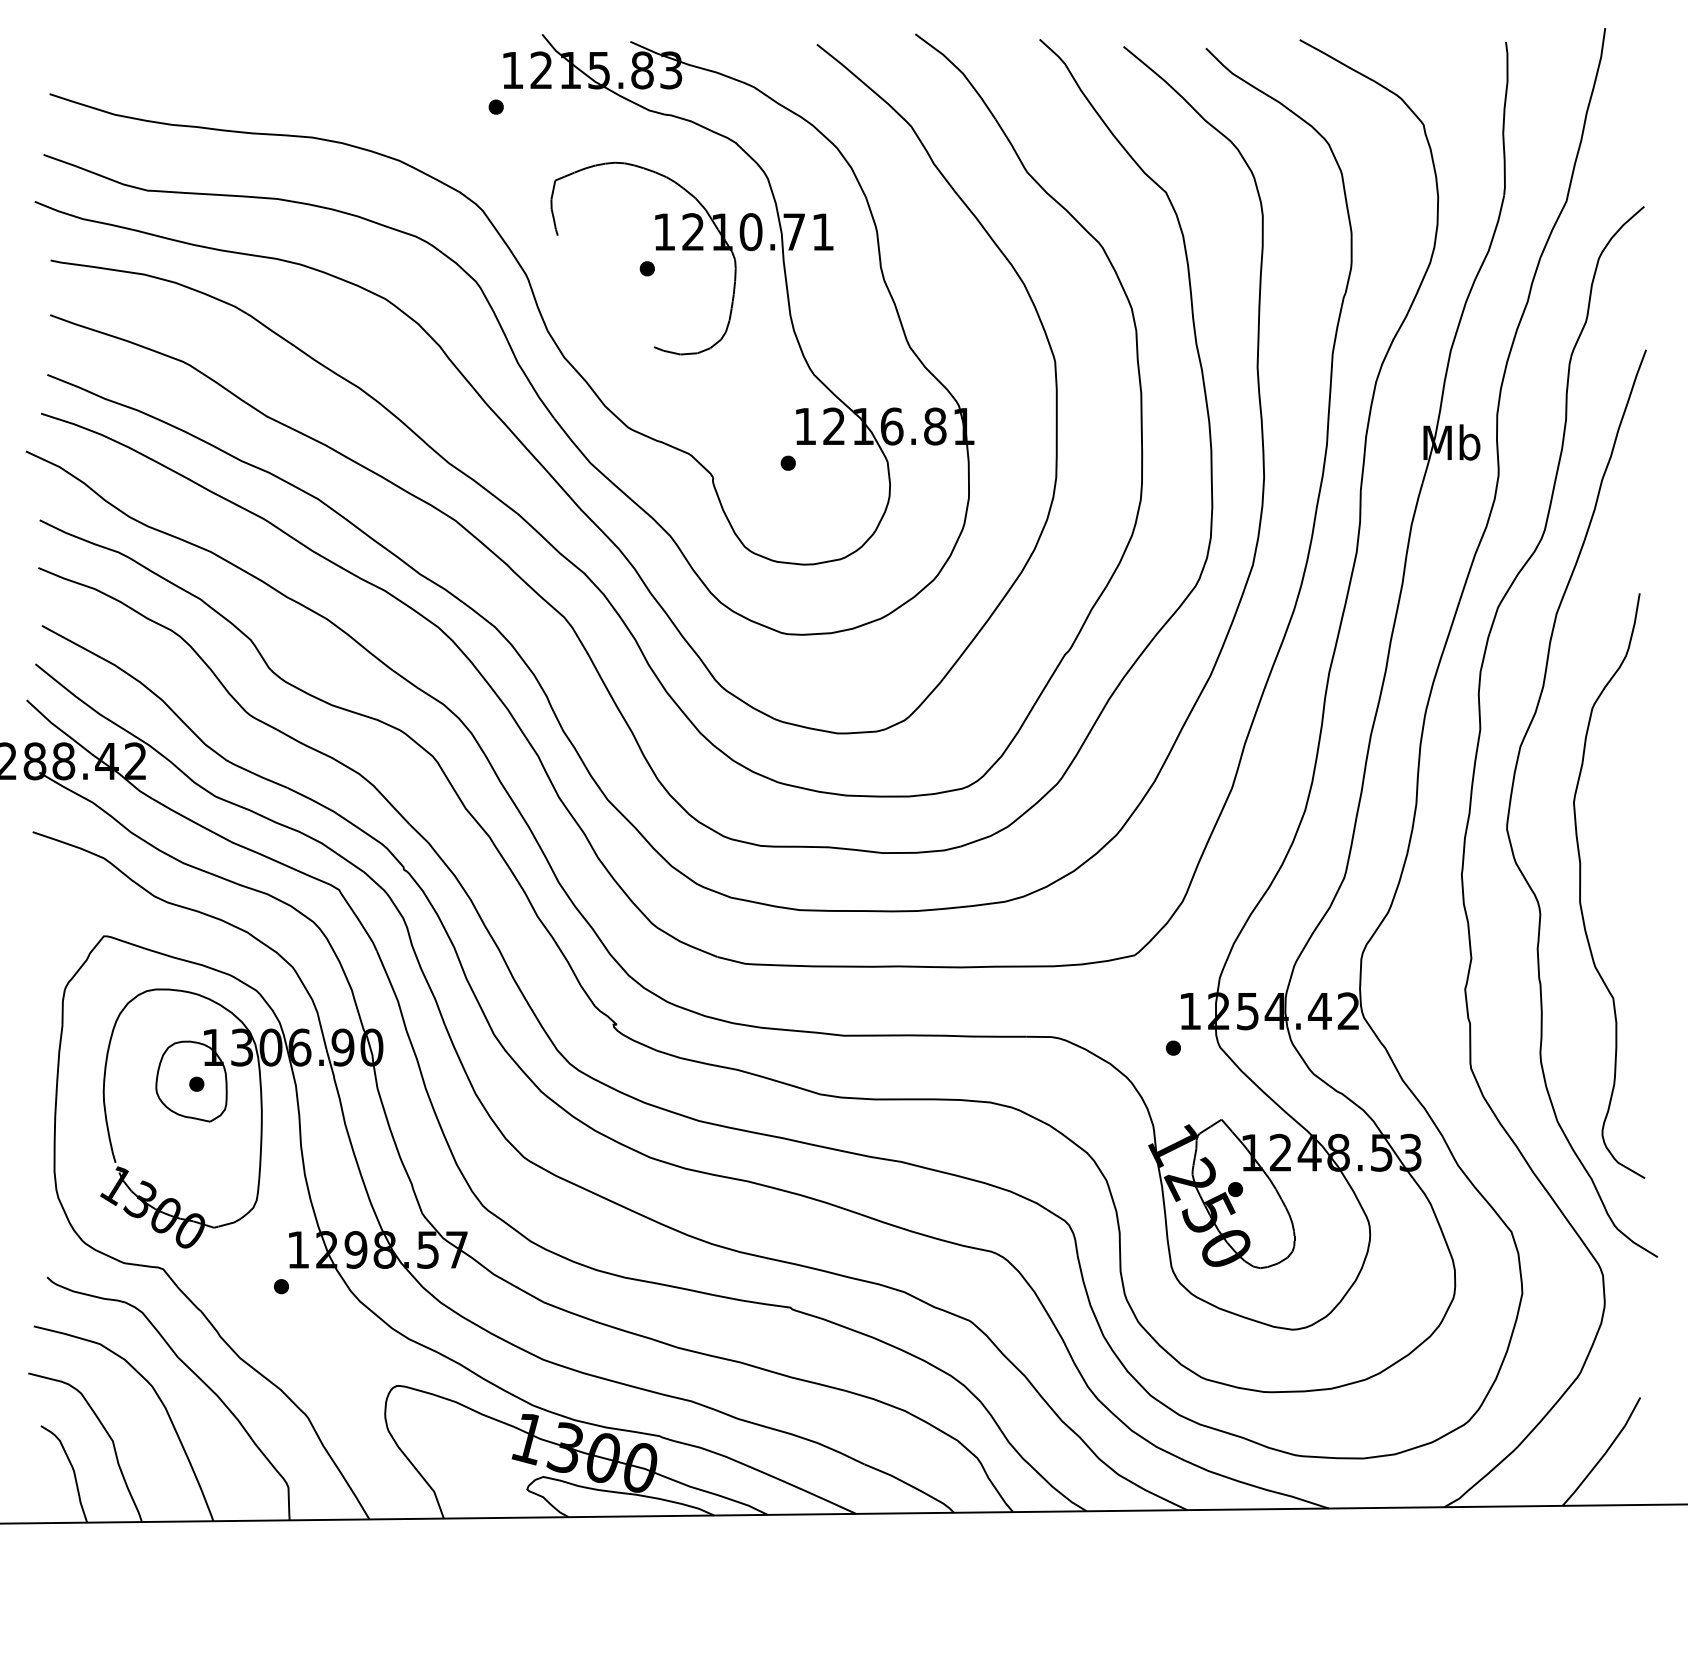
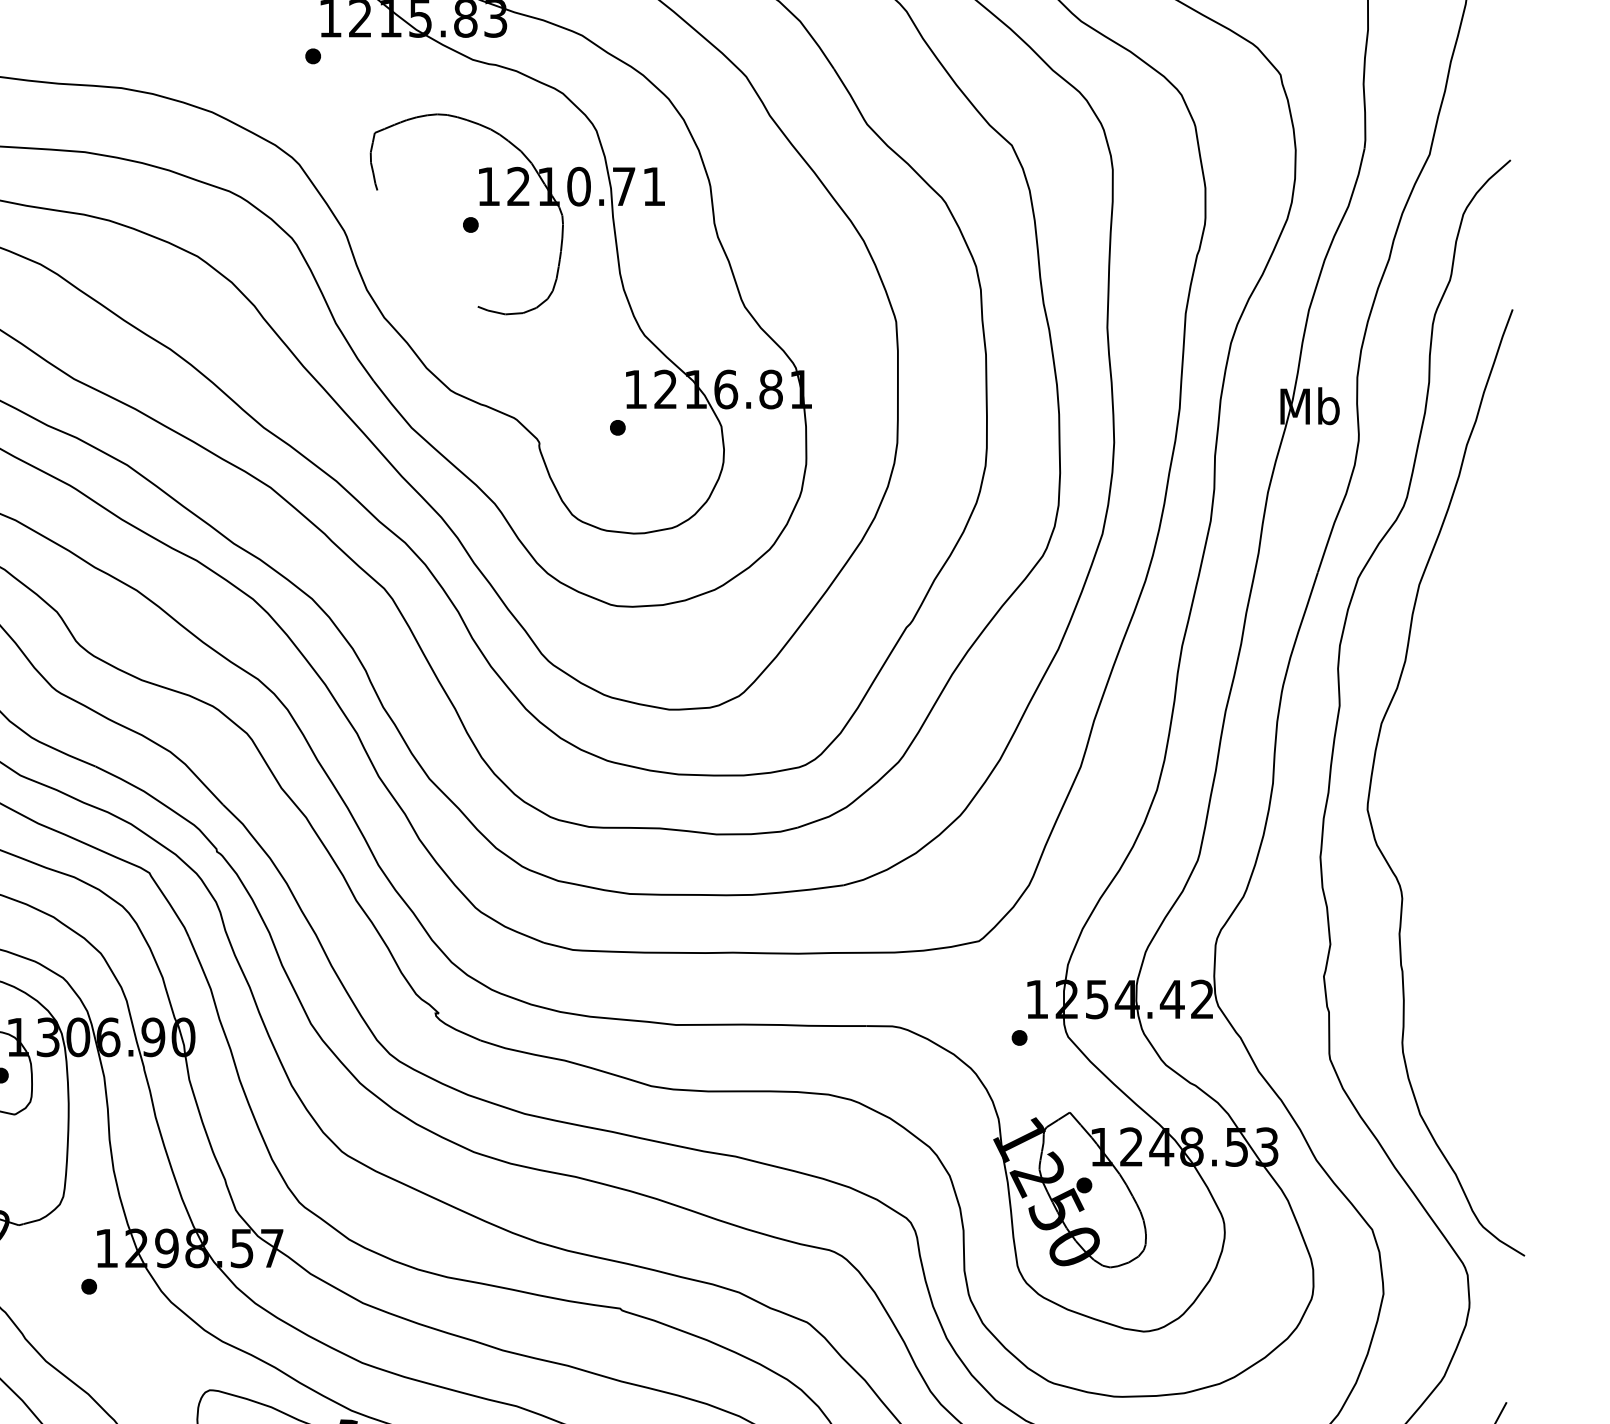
curve: (1581, 881) -> (1445, 864), removed

